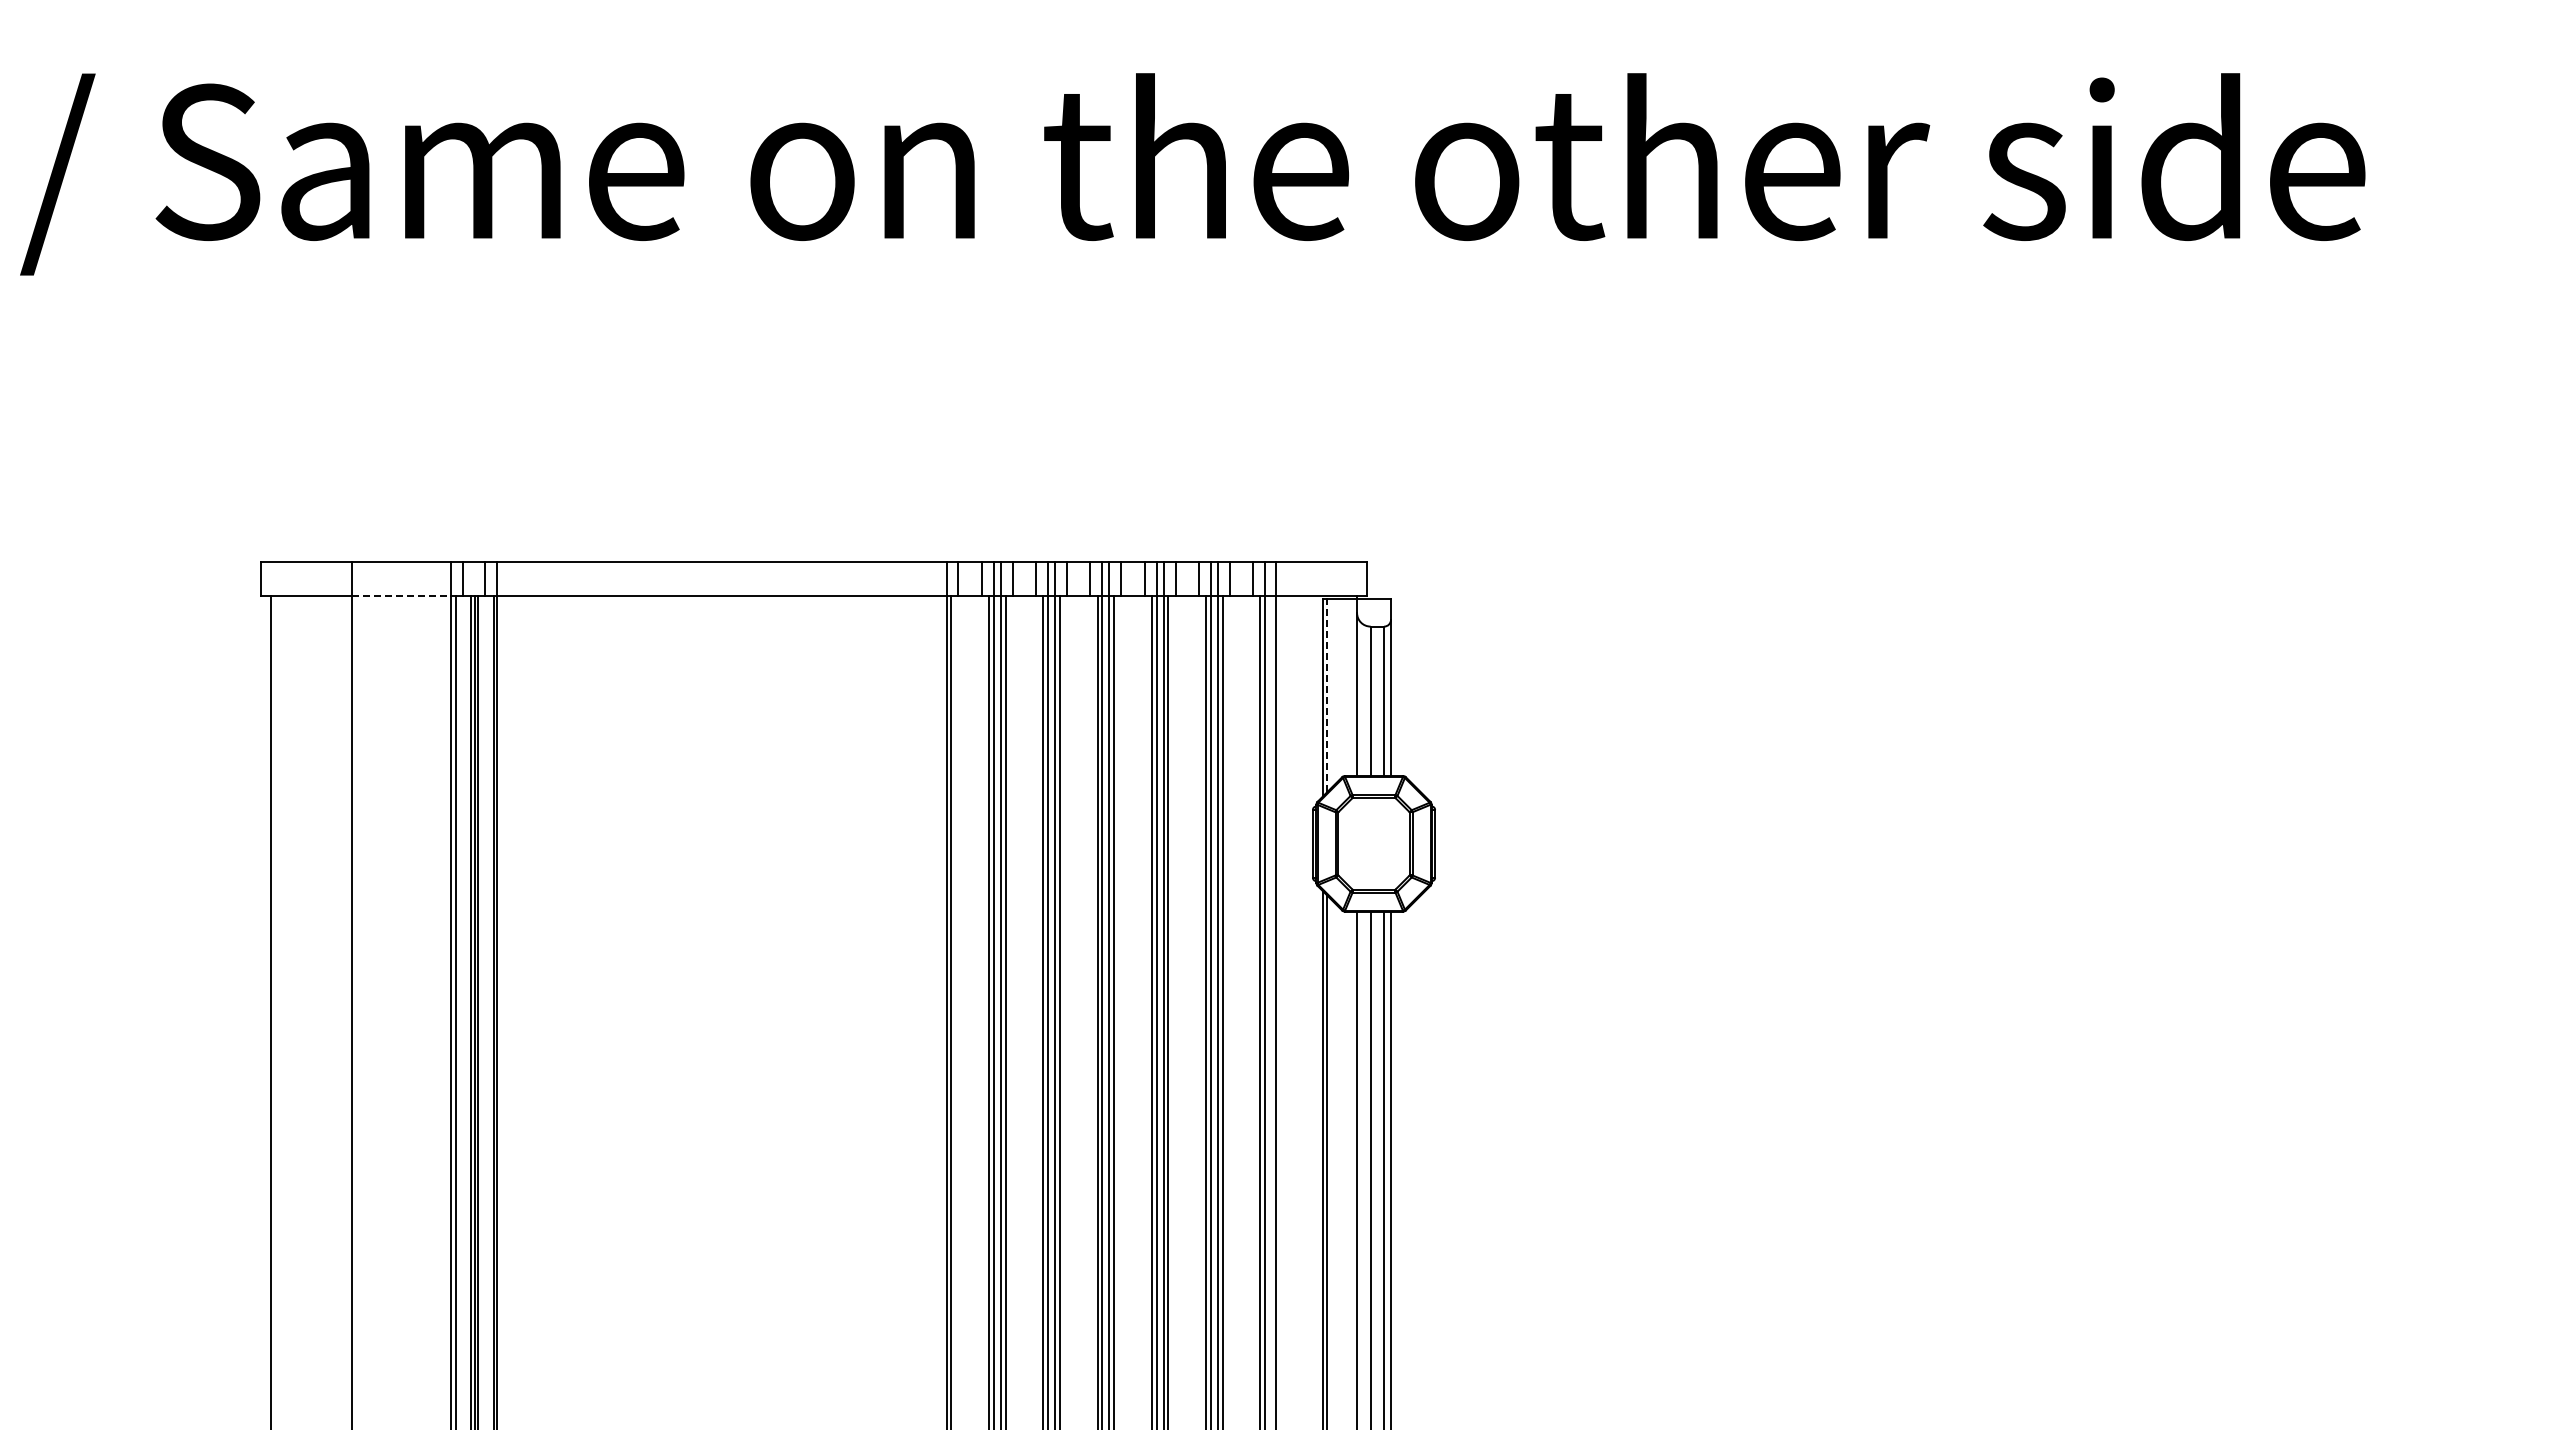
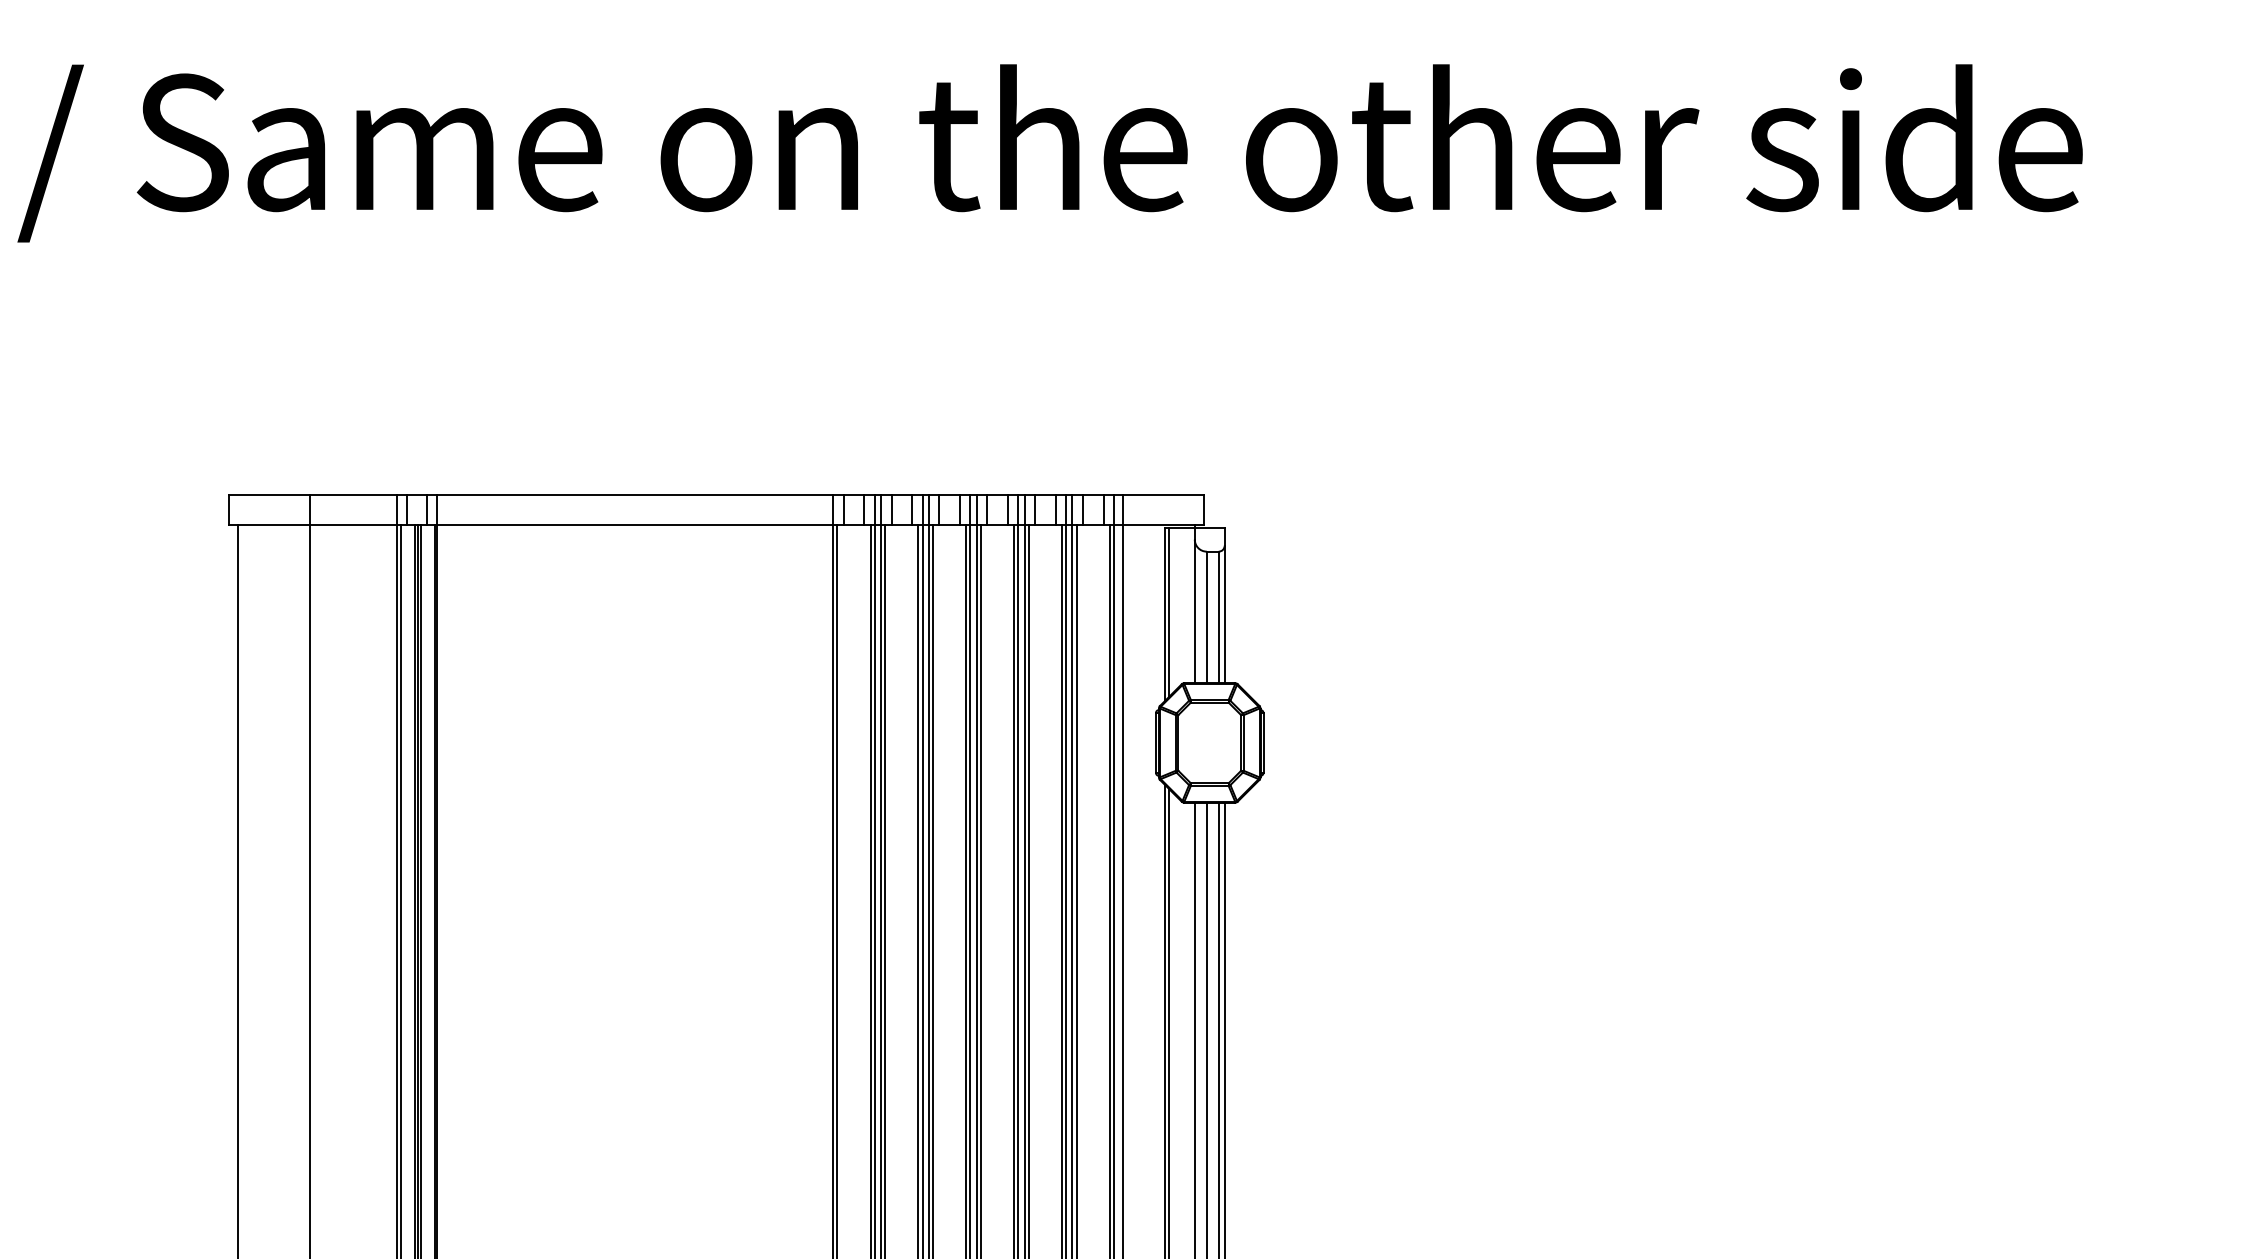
line: (402, 596) -> (354, 525), dashed -> solid
line: (1327, 695) -> (1168, 612), dashed -> solid

